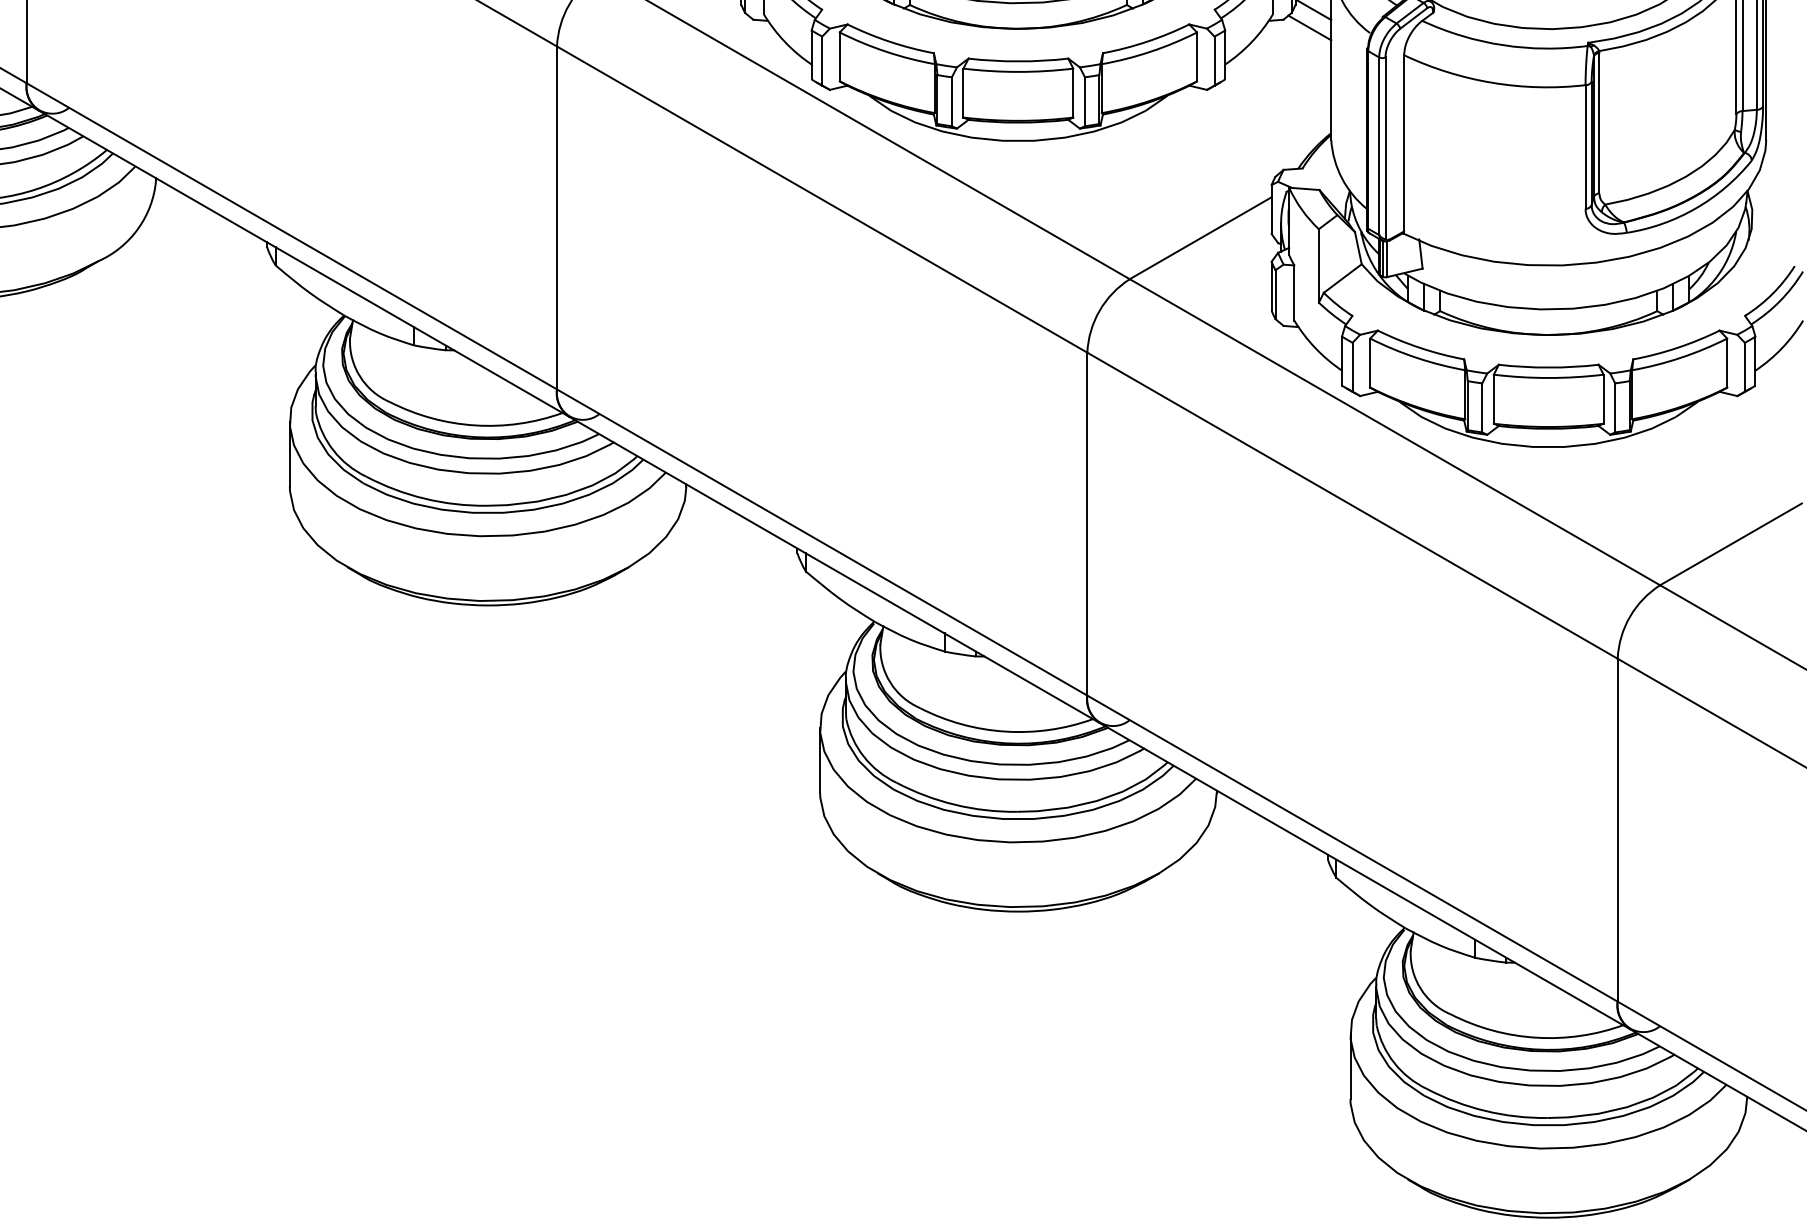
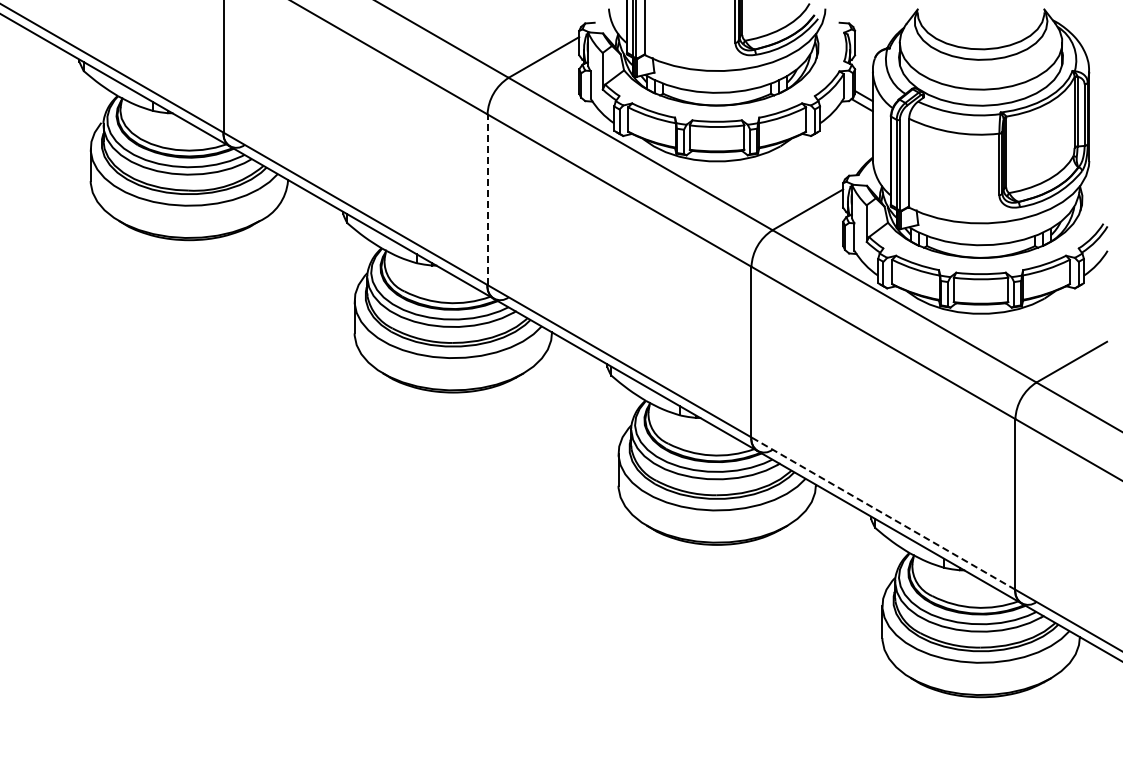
line: (556, 217) -> (487, 199), solid -> dashed
line: (1352, 848) -> (883, 513), solid -> dashed

